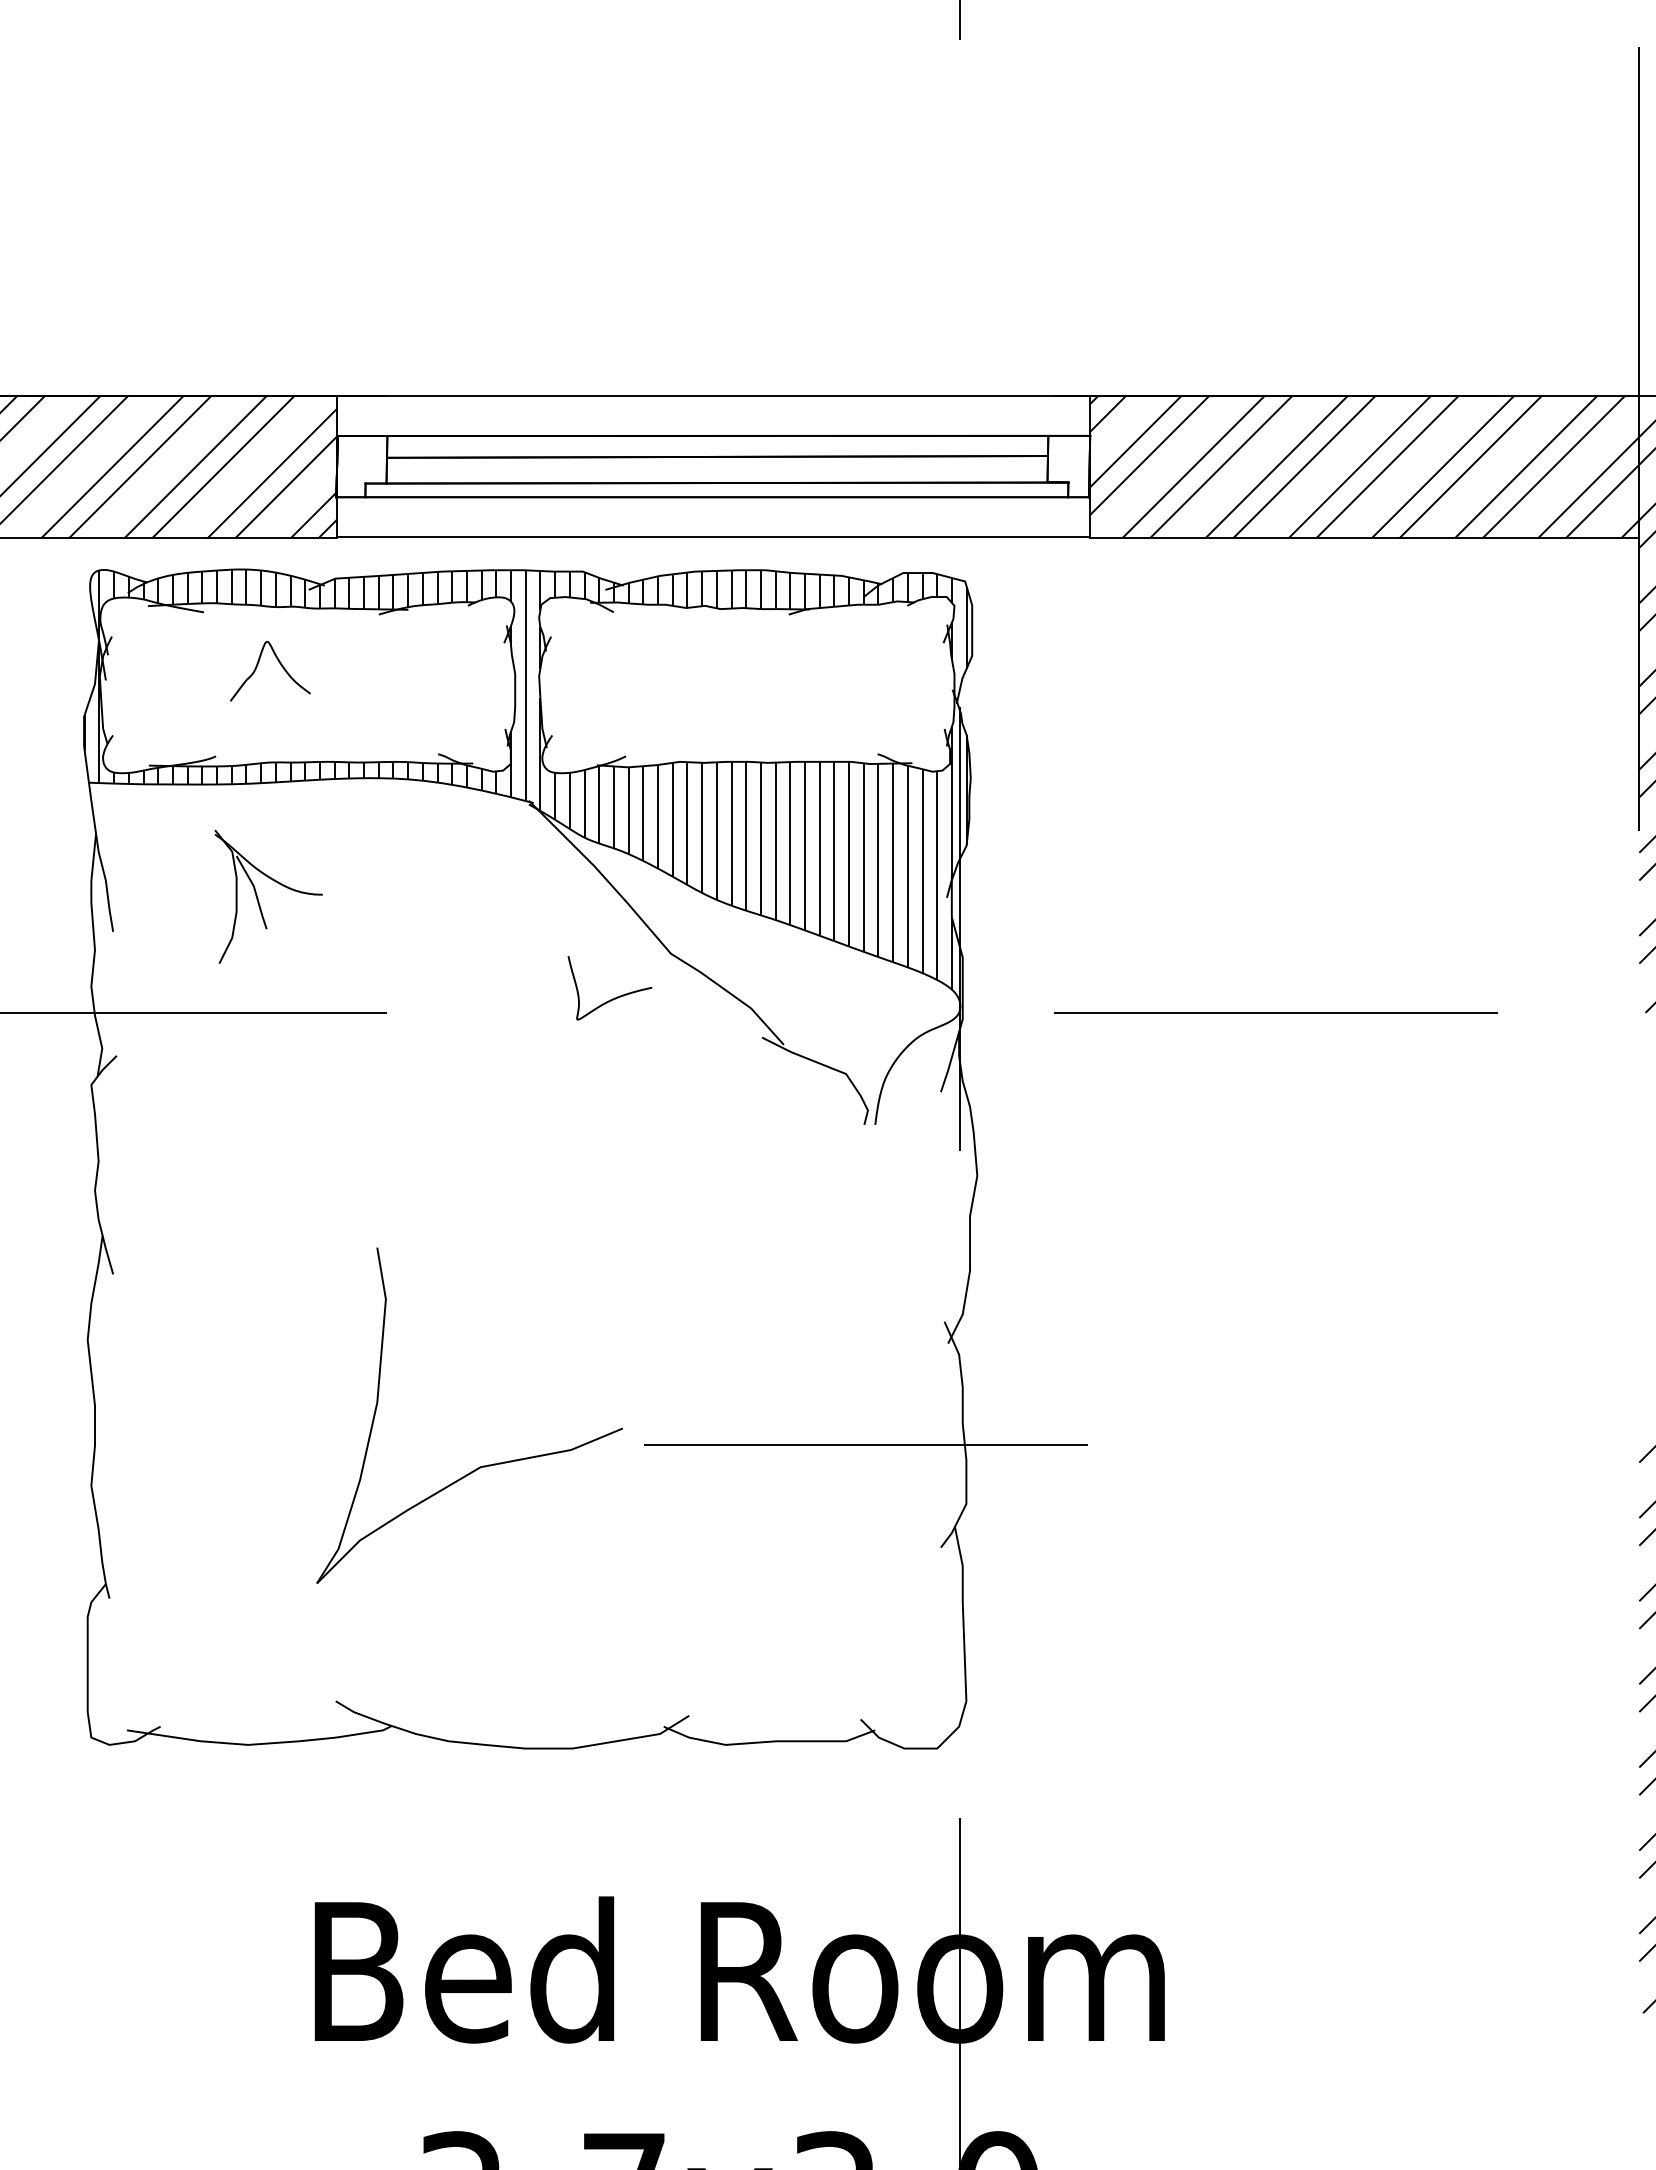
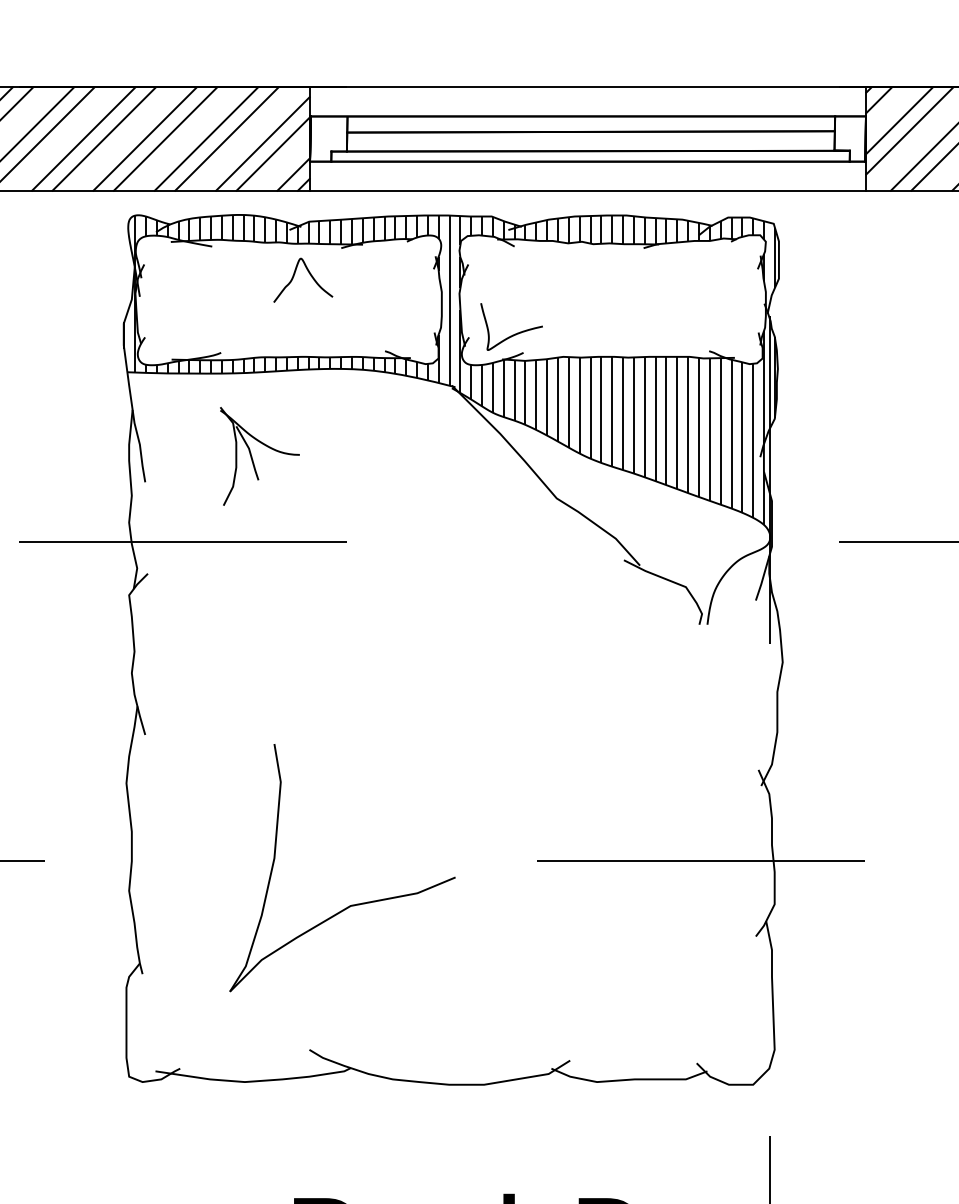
curve: (280, 665) -> (310, 276), moved
curve: (614, 997) -> (515, 333), moved
part: (483, 1465) -> (352, 904), moved

